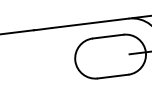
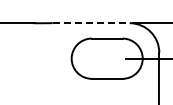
line: (90, 23) -> (91, 23), solid -> dashed

